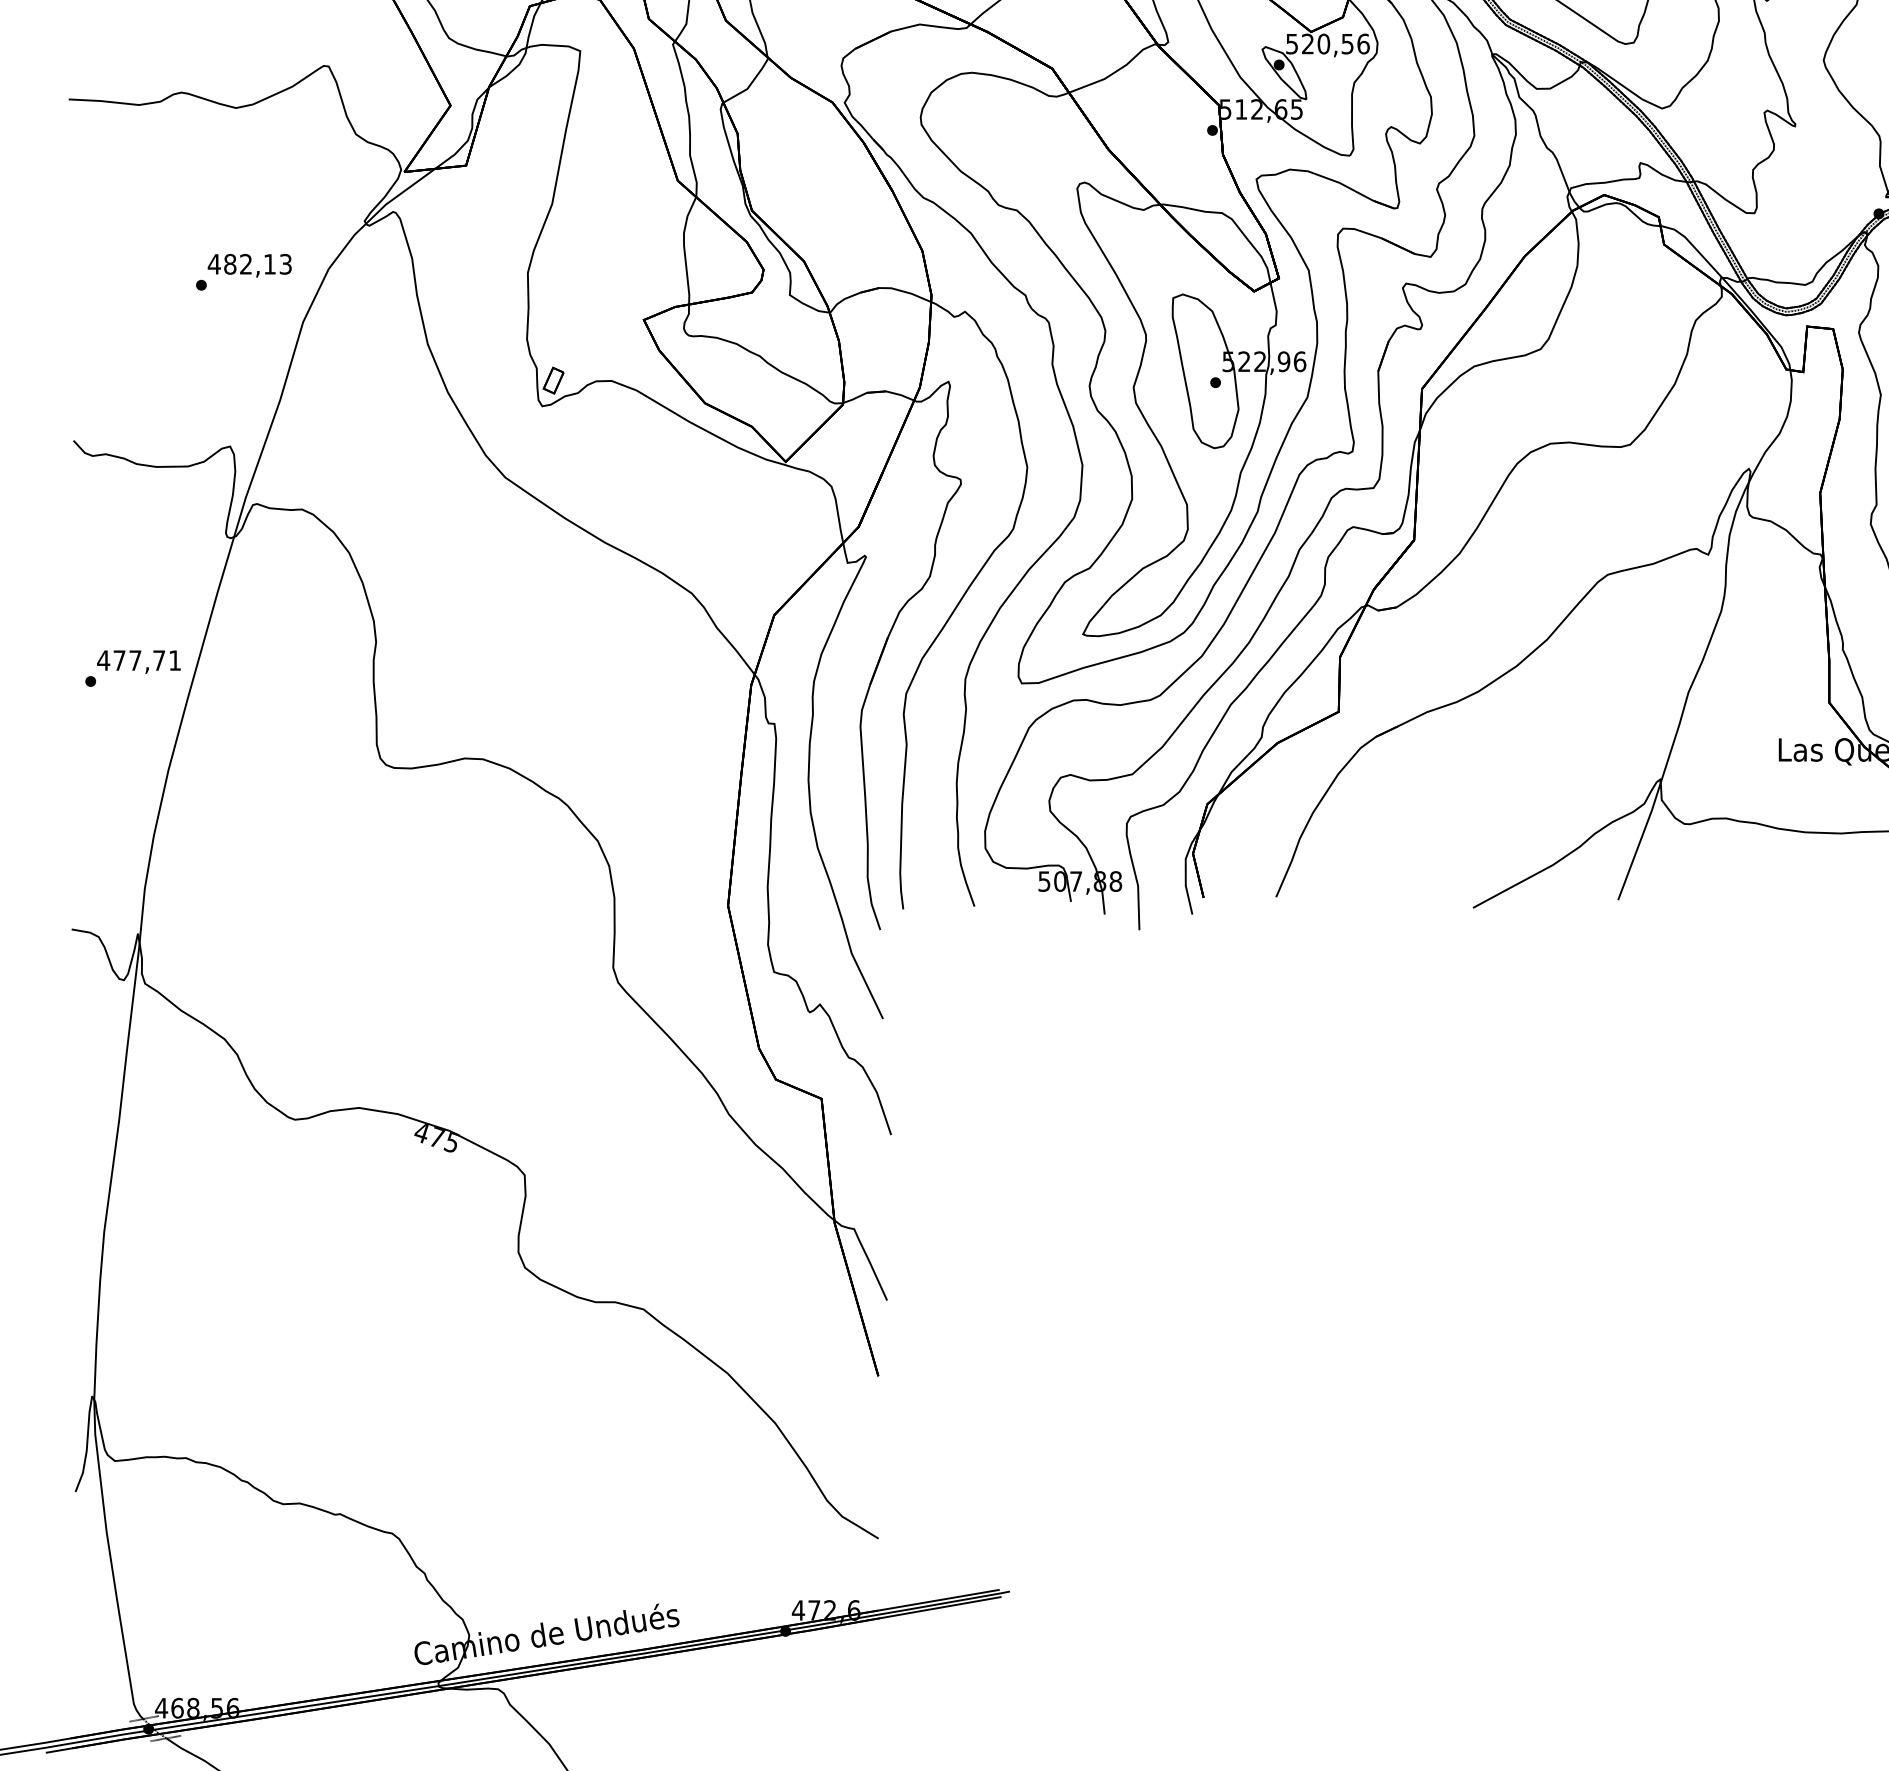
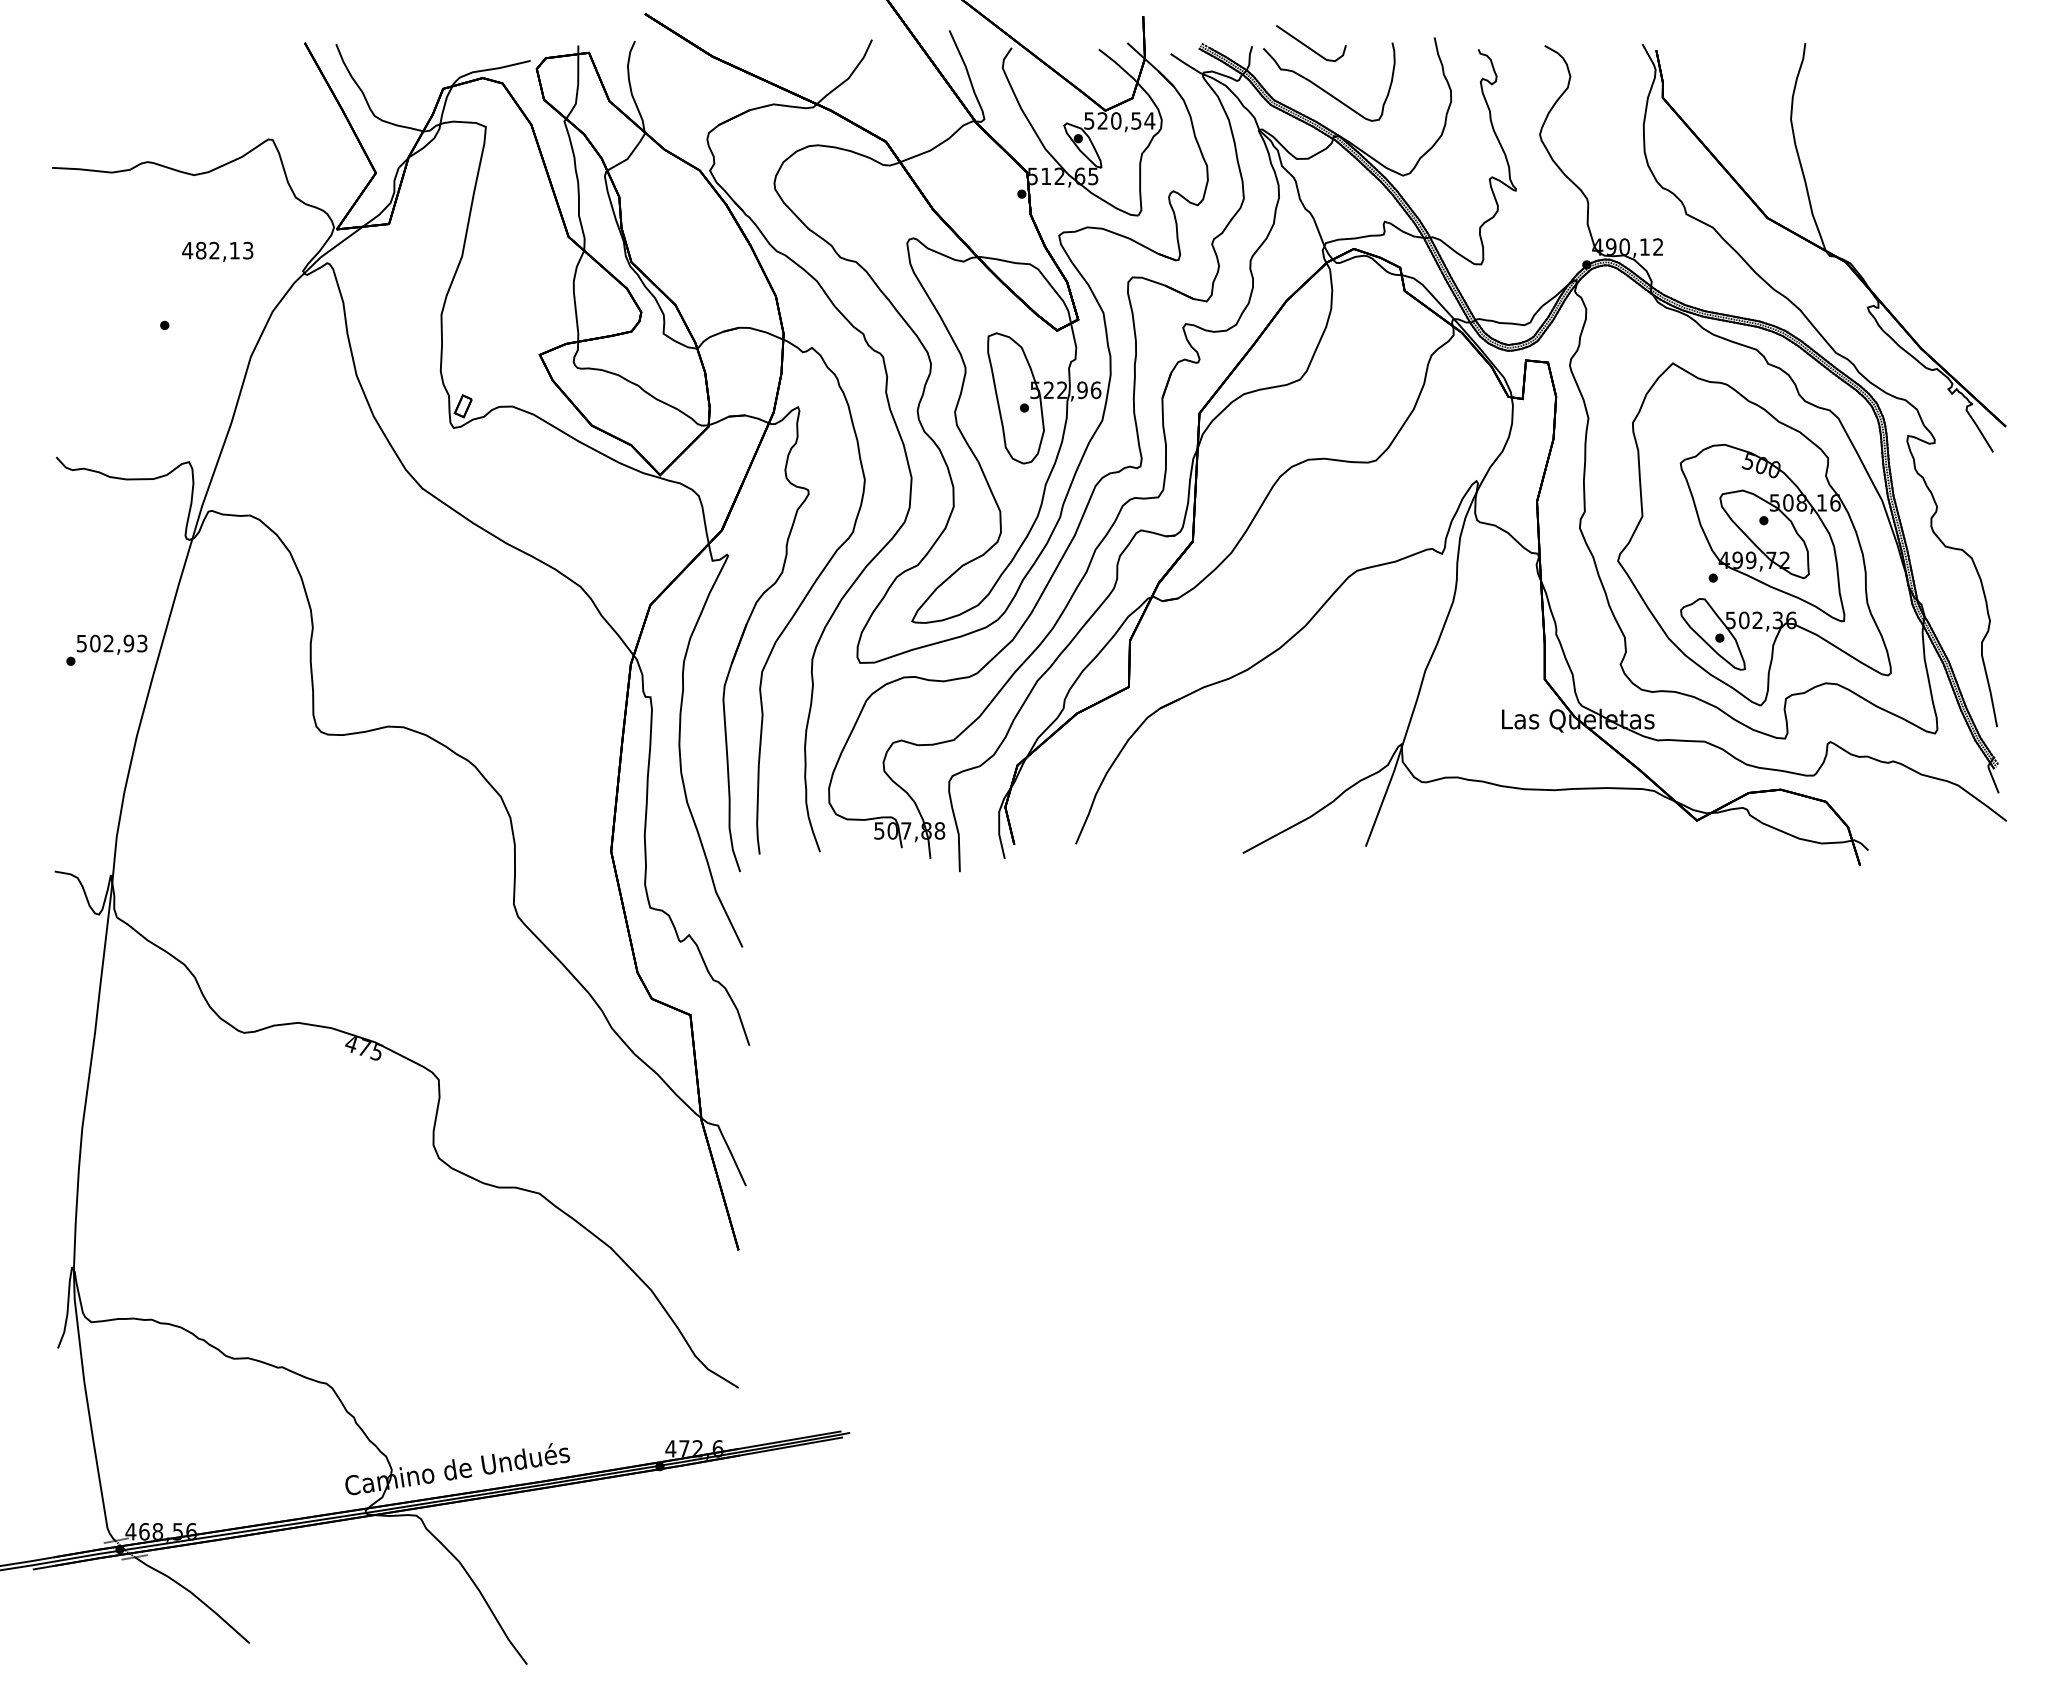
text: (1363, 43) -> (1149, 120), 520,56 -> 520,54
text: (249, 265) -> (217, 251), moved
text: (138, 660) -> (111, 643), 477,71 -> 502,93

